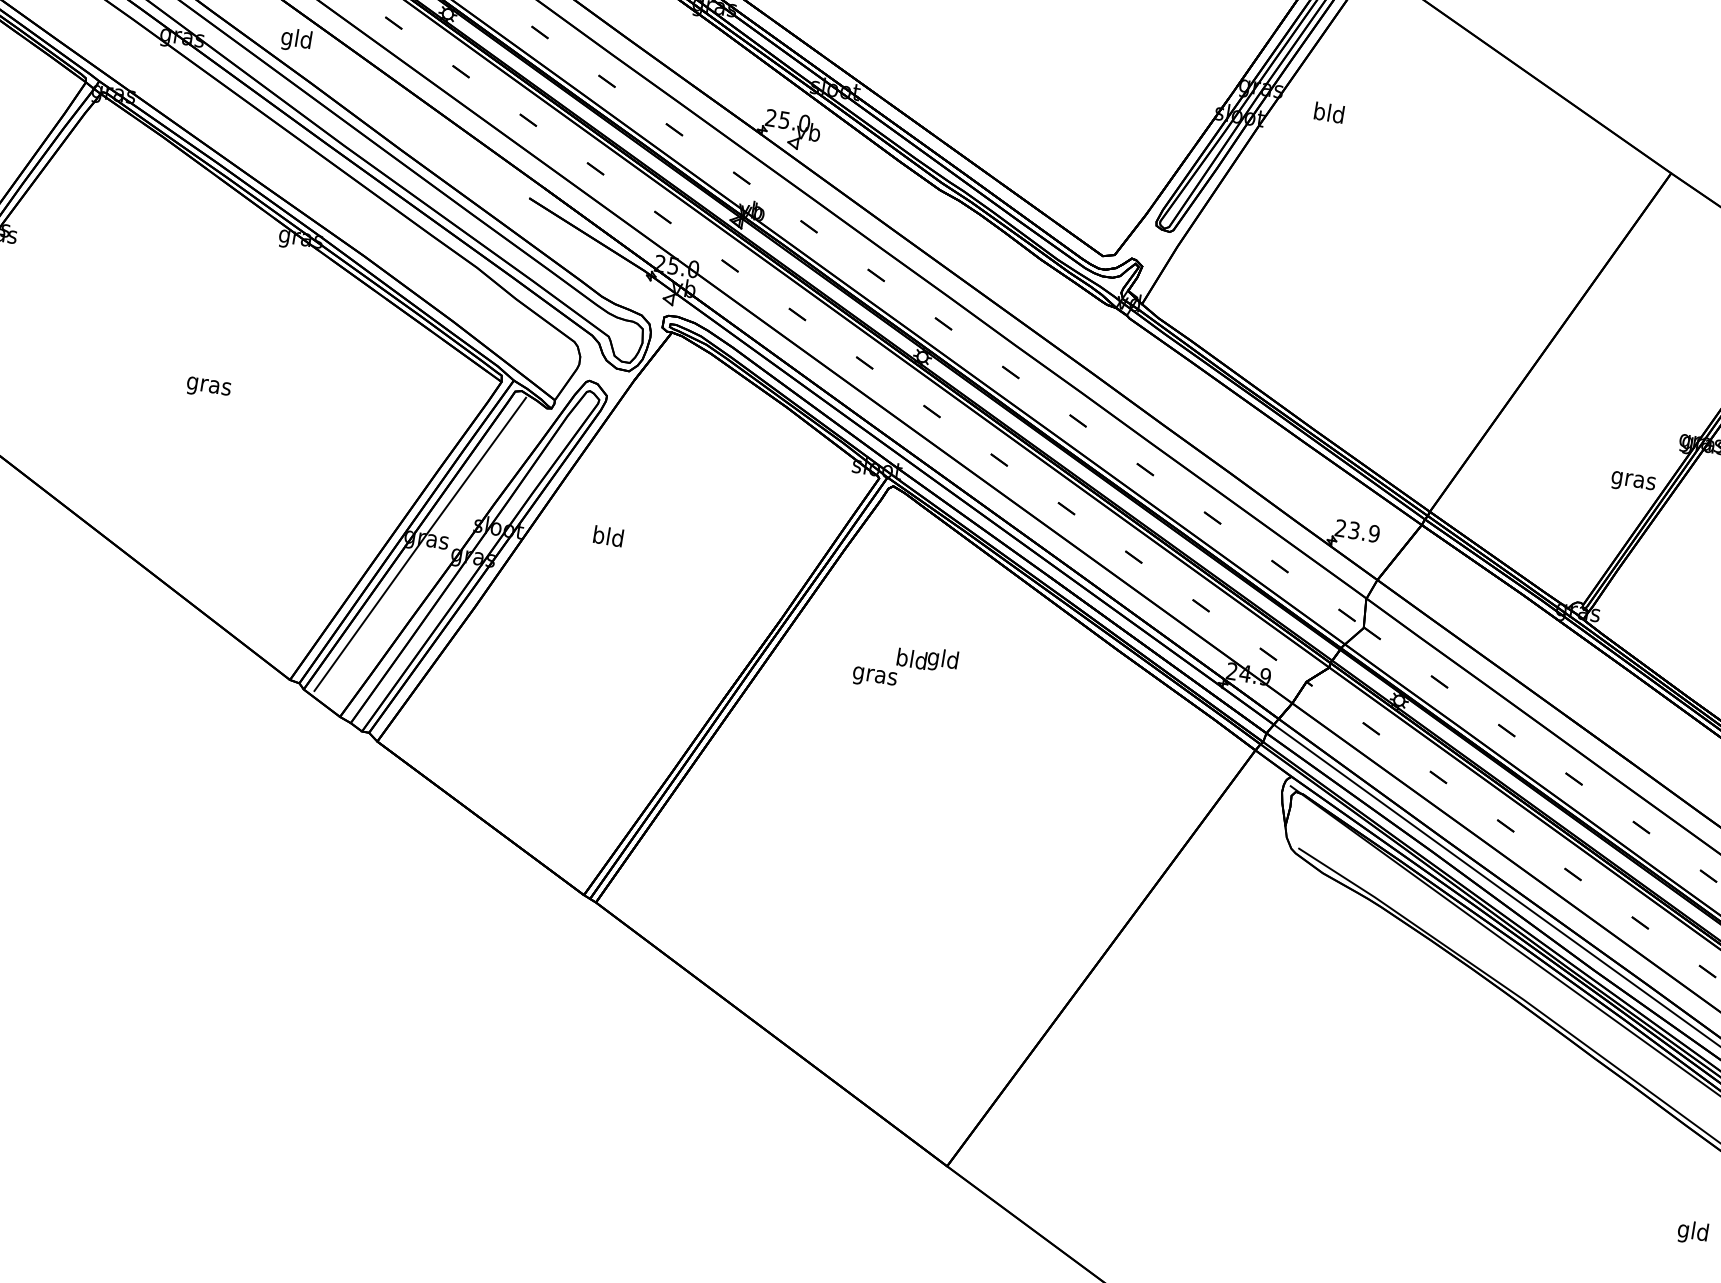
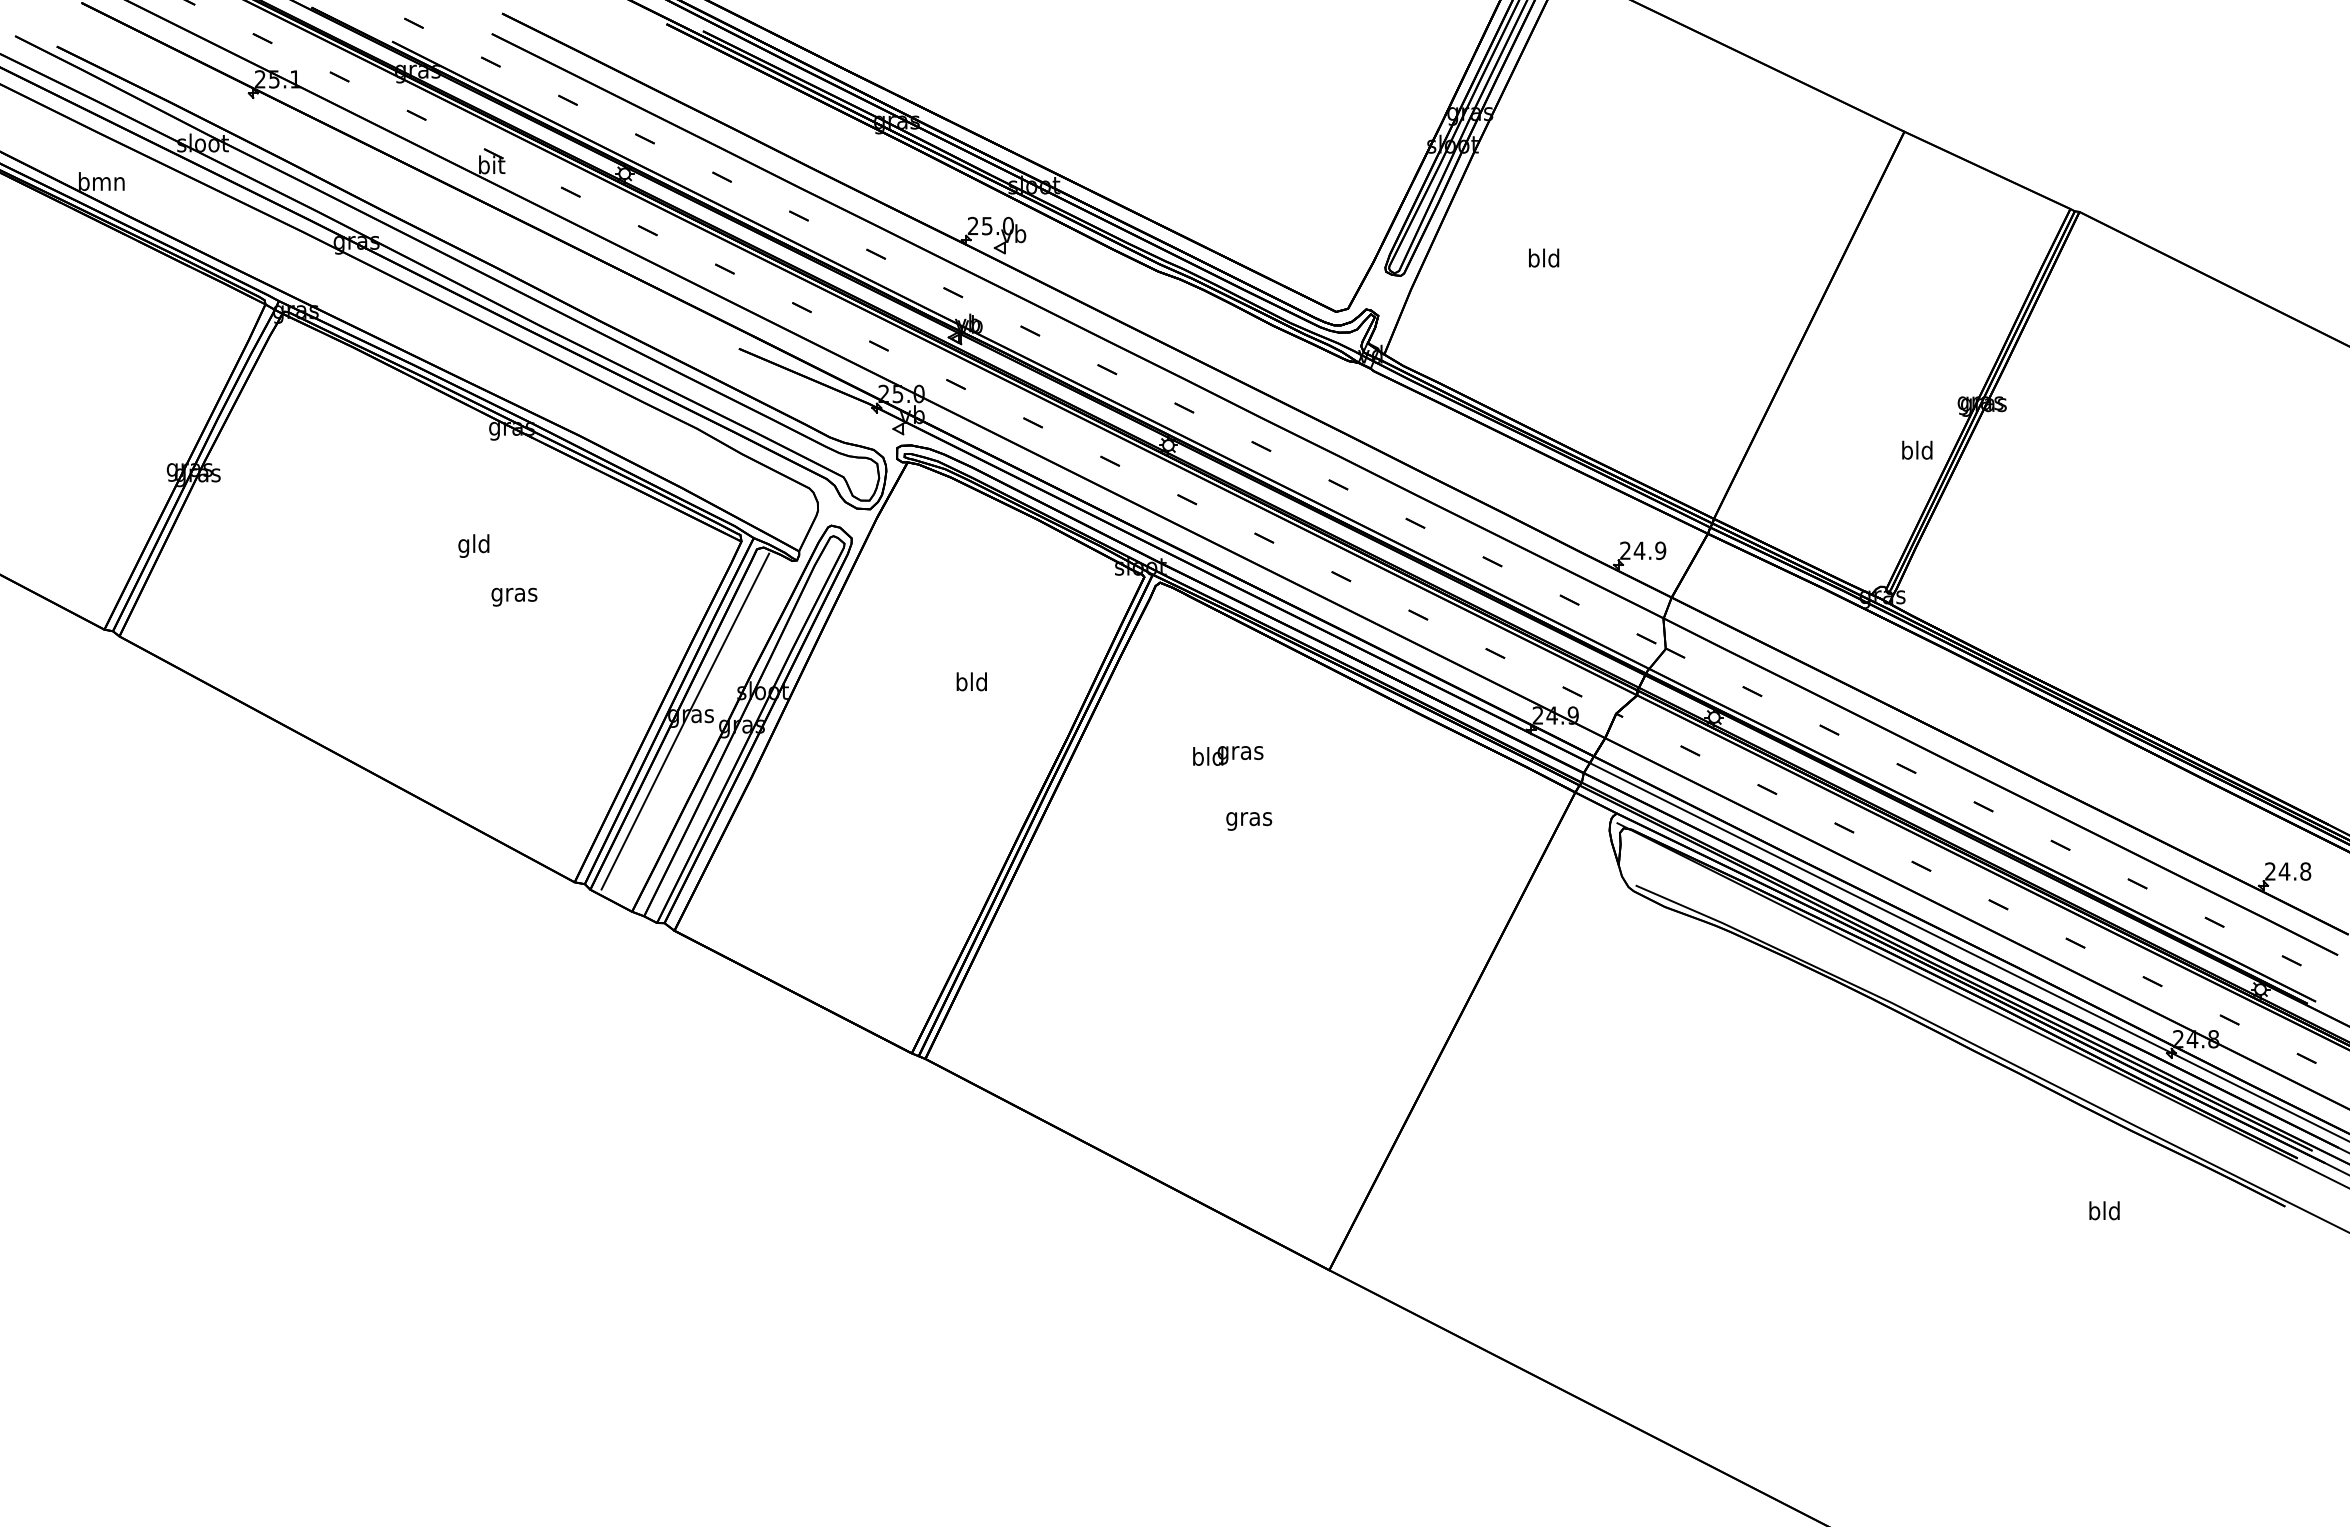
text: (296, 39) -> (473, 545), moved
text: (1329, 112) -> (1544, 257), moved
text: (208, 387) -> (514, 596), moved
text: (1633, 480) -> (1917, 452), gras -> bld
text: (1354, 530) -> (1639, 550), 23.9 -> 24.9
text: (608, 536) -> (971, 681), moved
text: (943, 660) -> (1240, 752), gld -> gras
text: (874, 678) -> (1249, 821), moved
text: (1683, 1230) -> (2094, 1212), gld -> bld

